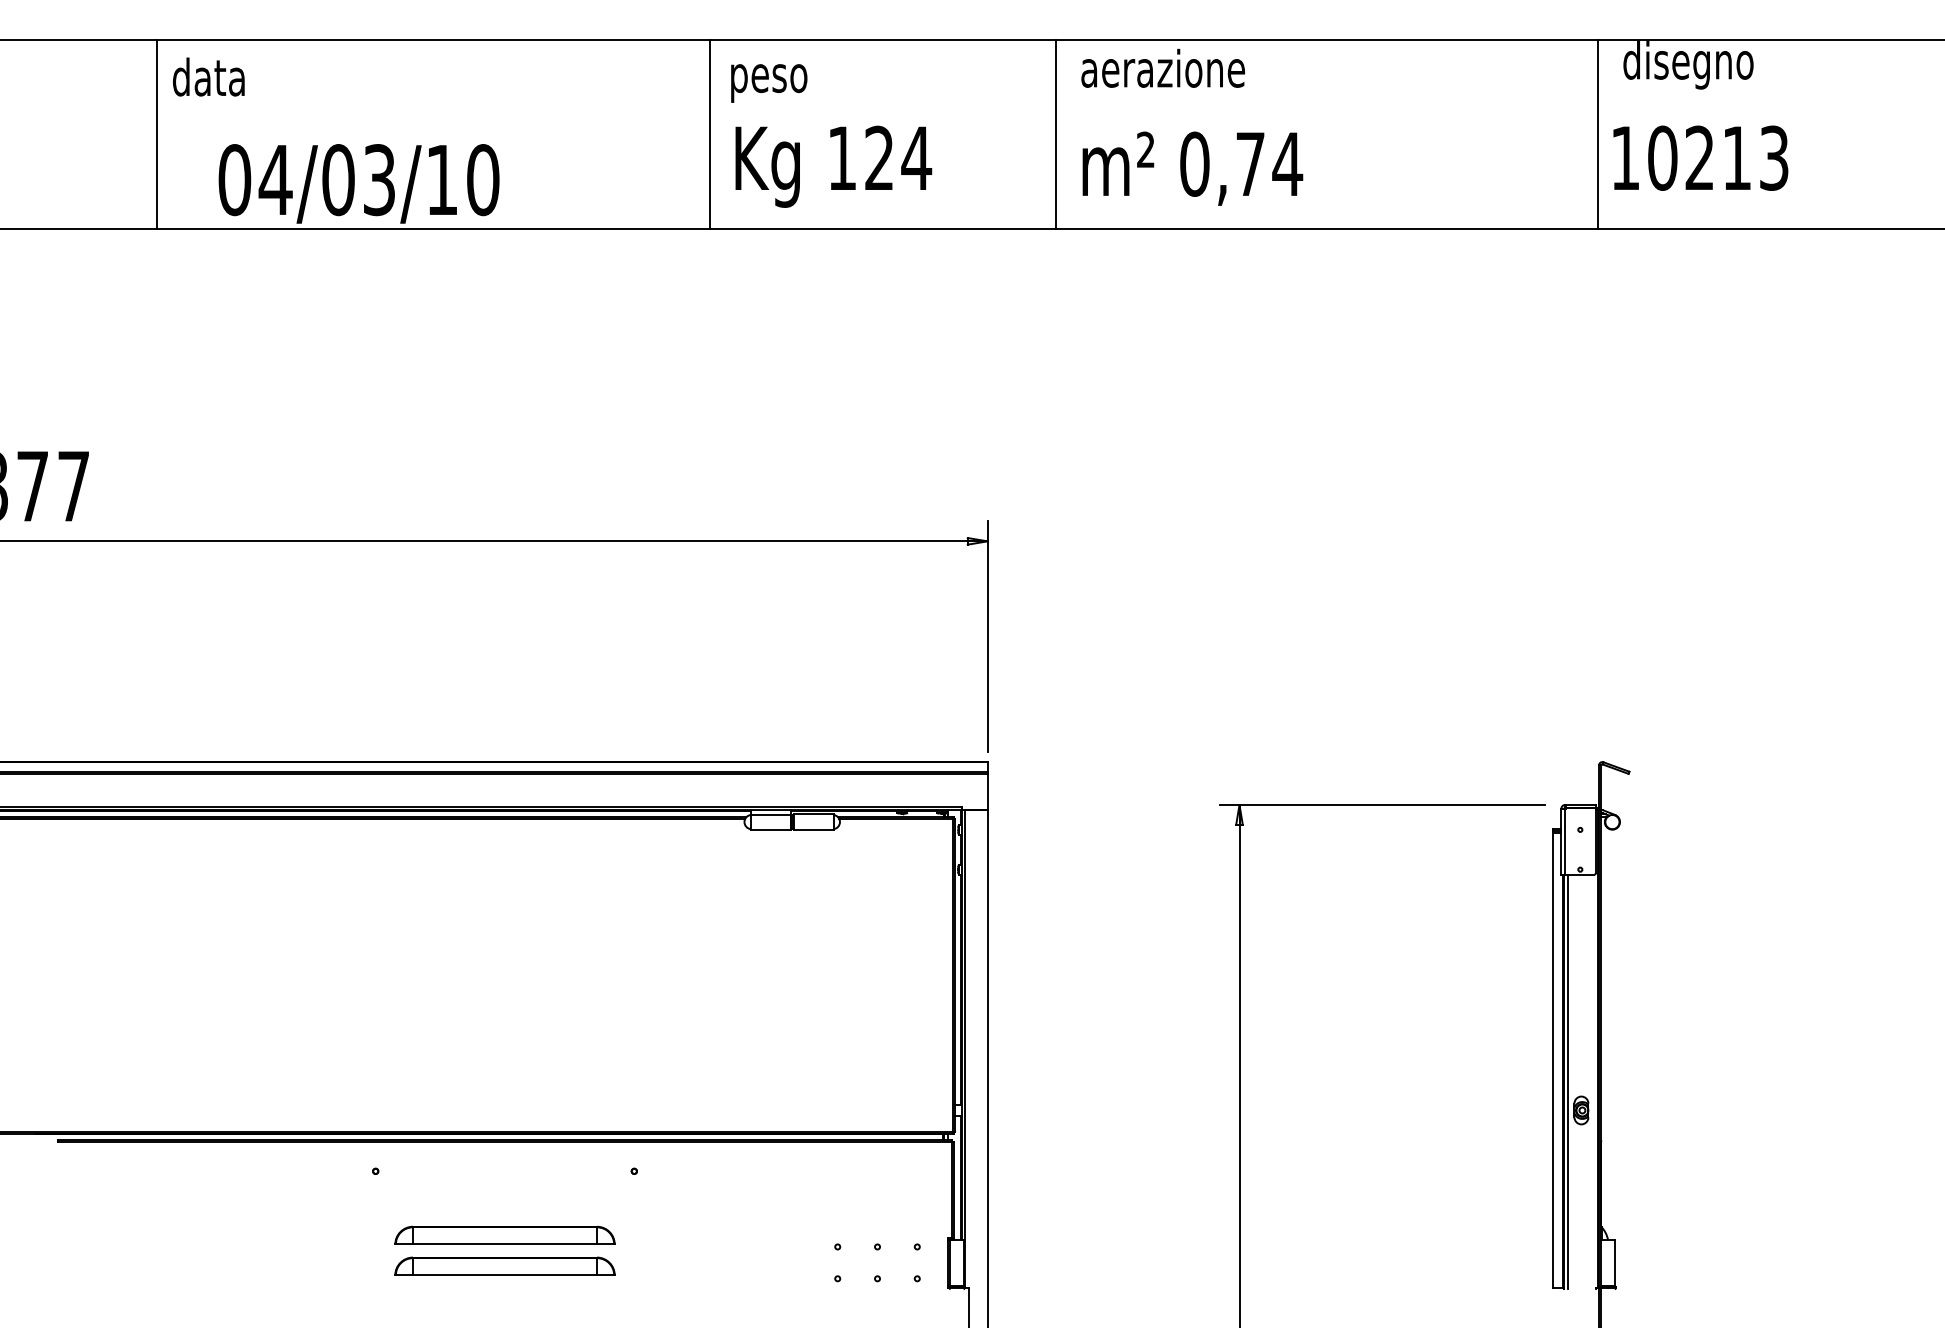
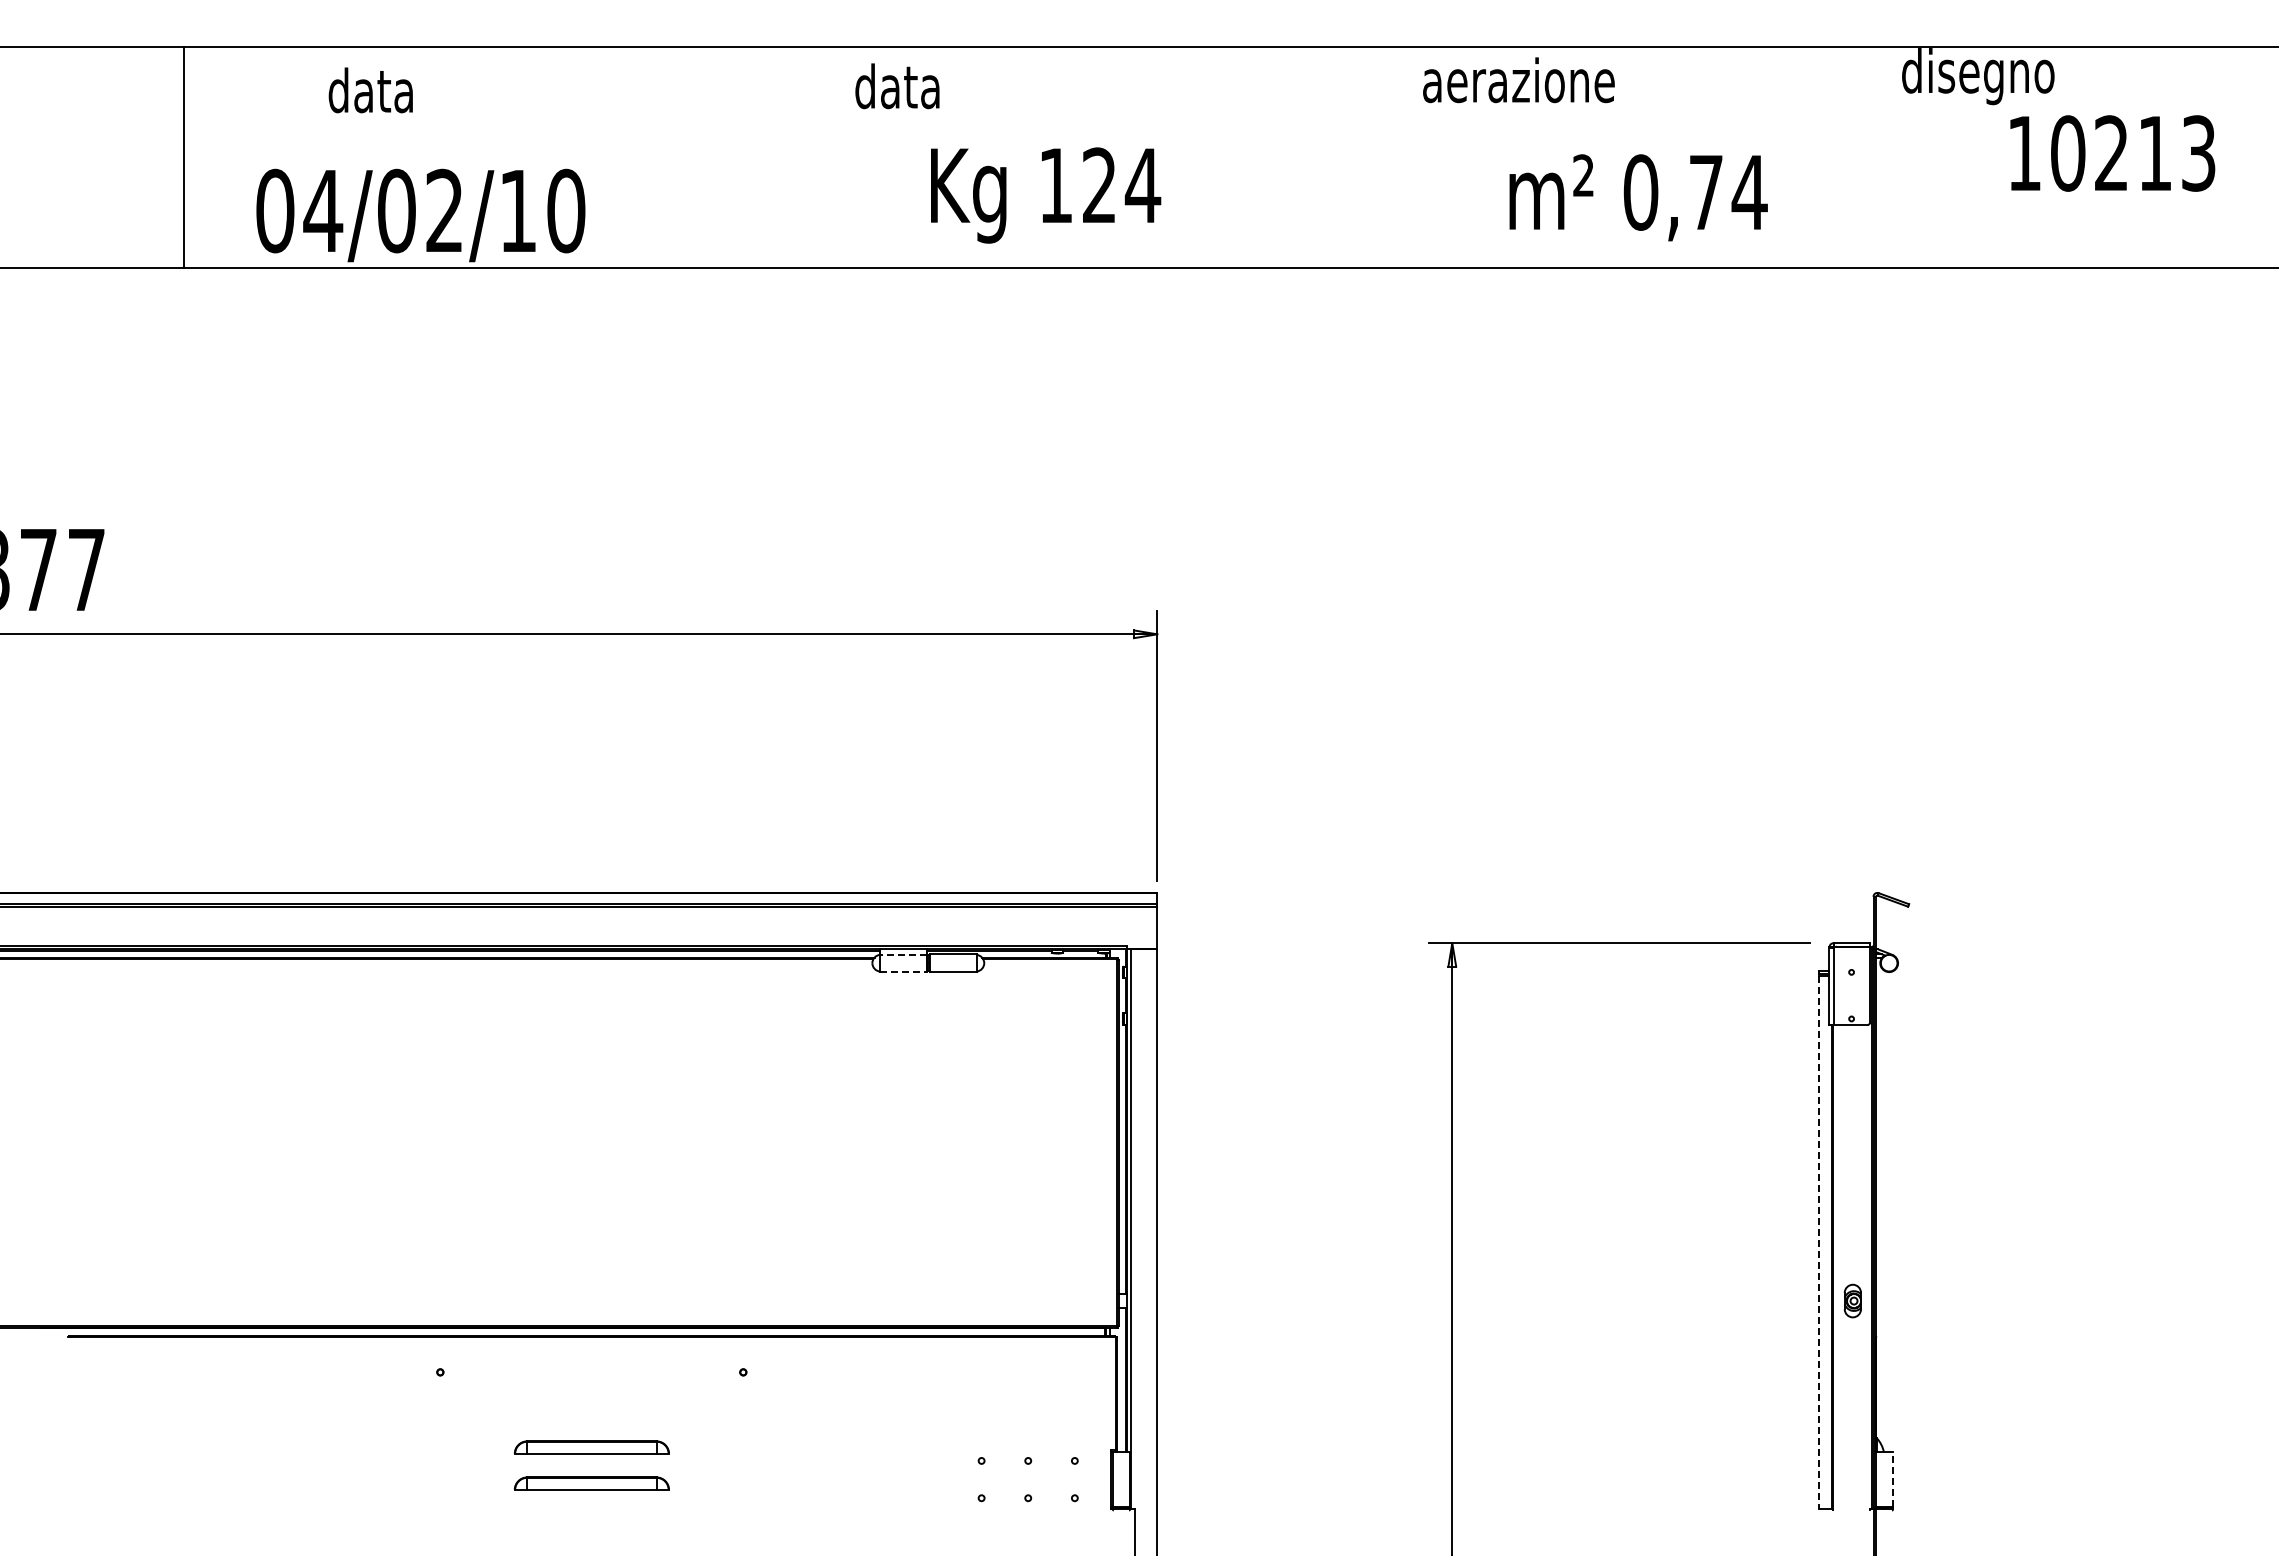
text: (1162, 68) -> (1518, 80), moved
text: (208, 77) -> (370, 90), moved
text: (768, 78) -> (900, 91), peso -> data
line: (710, 134) -> (832, 157), removed
line: (1055, 134) -> (1236, 157), removed
line: (1598, 134) -> (1872, 157), removed
text: (1700, 158) -> (2112, 153), moved
text: (834, 166) -> (1046, 195), moved
text: (1192, 168) -> (1638, 197), moved
text: (379, 180) -> (444, 211), 04/03/10 -> 04/02/10
line: (770, 814) -> (902, 954), solid -> dashed
line: (771, 830) -> (903, 972), solid -> dashed
line: (1552, 1060) -> (1819, 1242), solid -> dashed
line: (1567, 1081) -> (1836, 1267), removed
part: (504, 1235) -> (591, 1447), size x0.6
line: (1615, 1262) -> (1892, 1479), solid -> dashed
part: (504, 1266) -> (591, 1483), size x0.6

